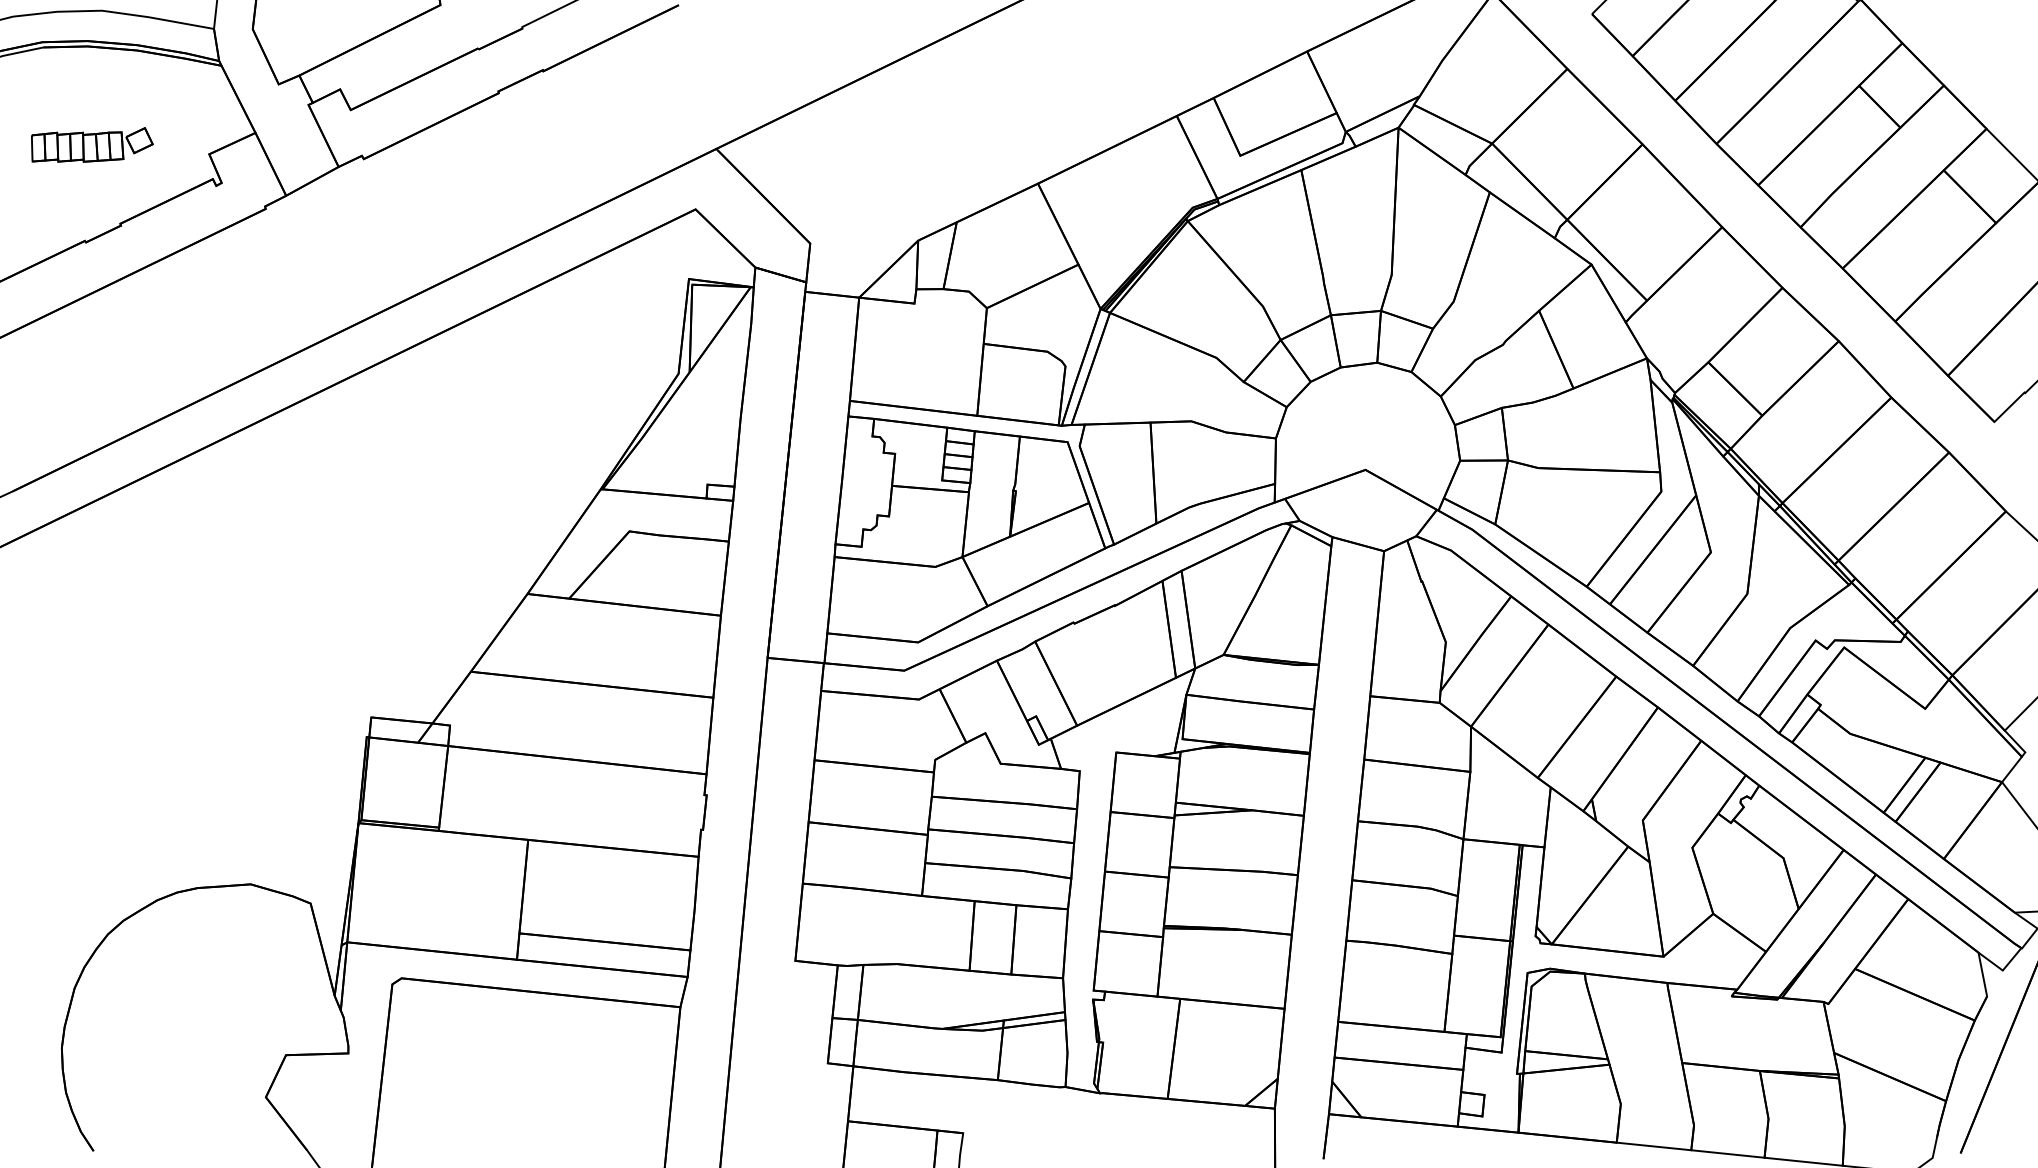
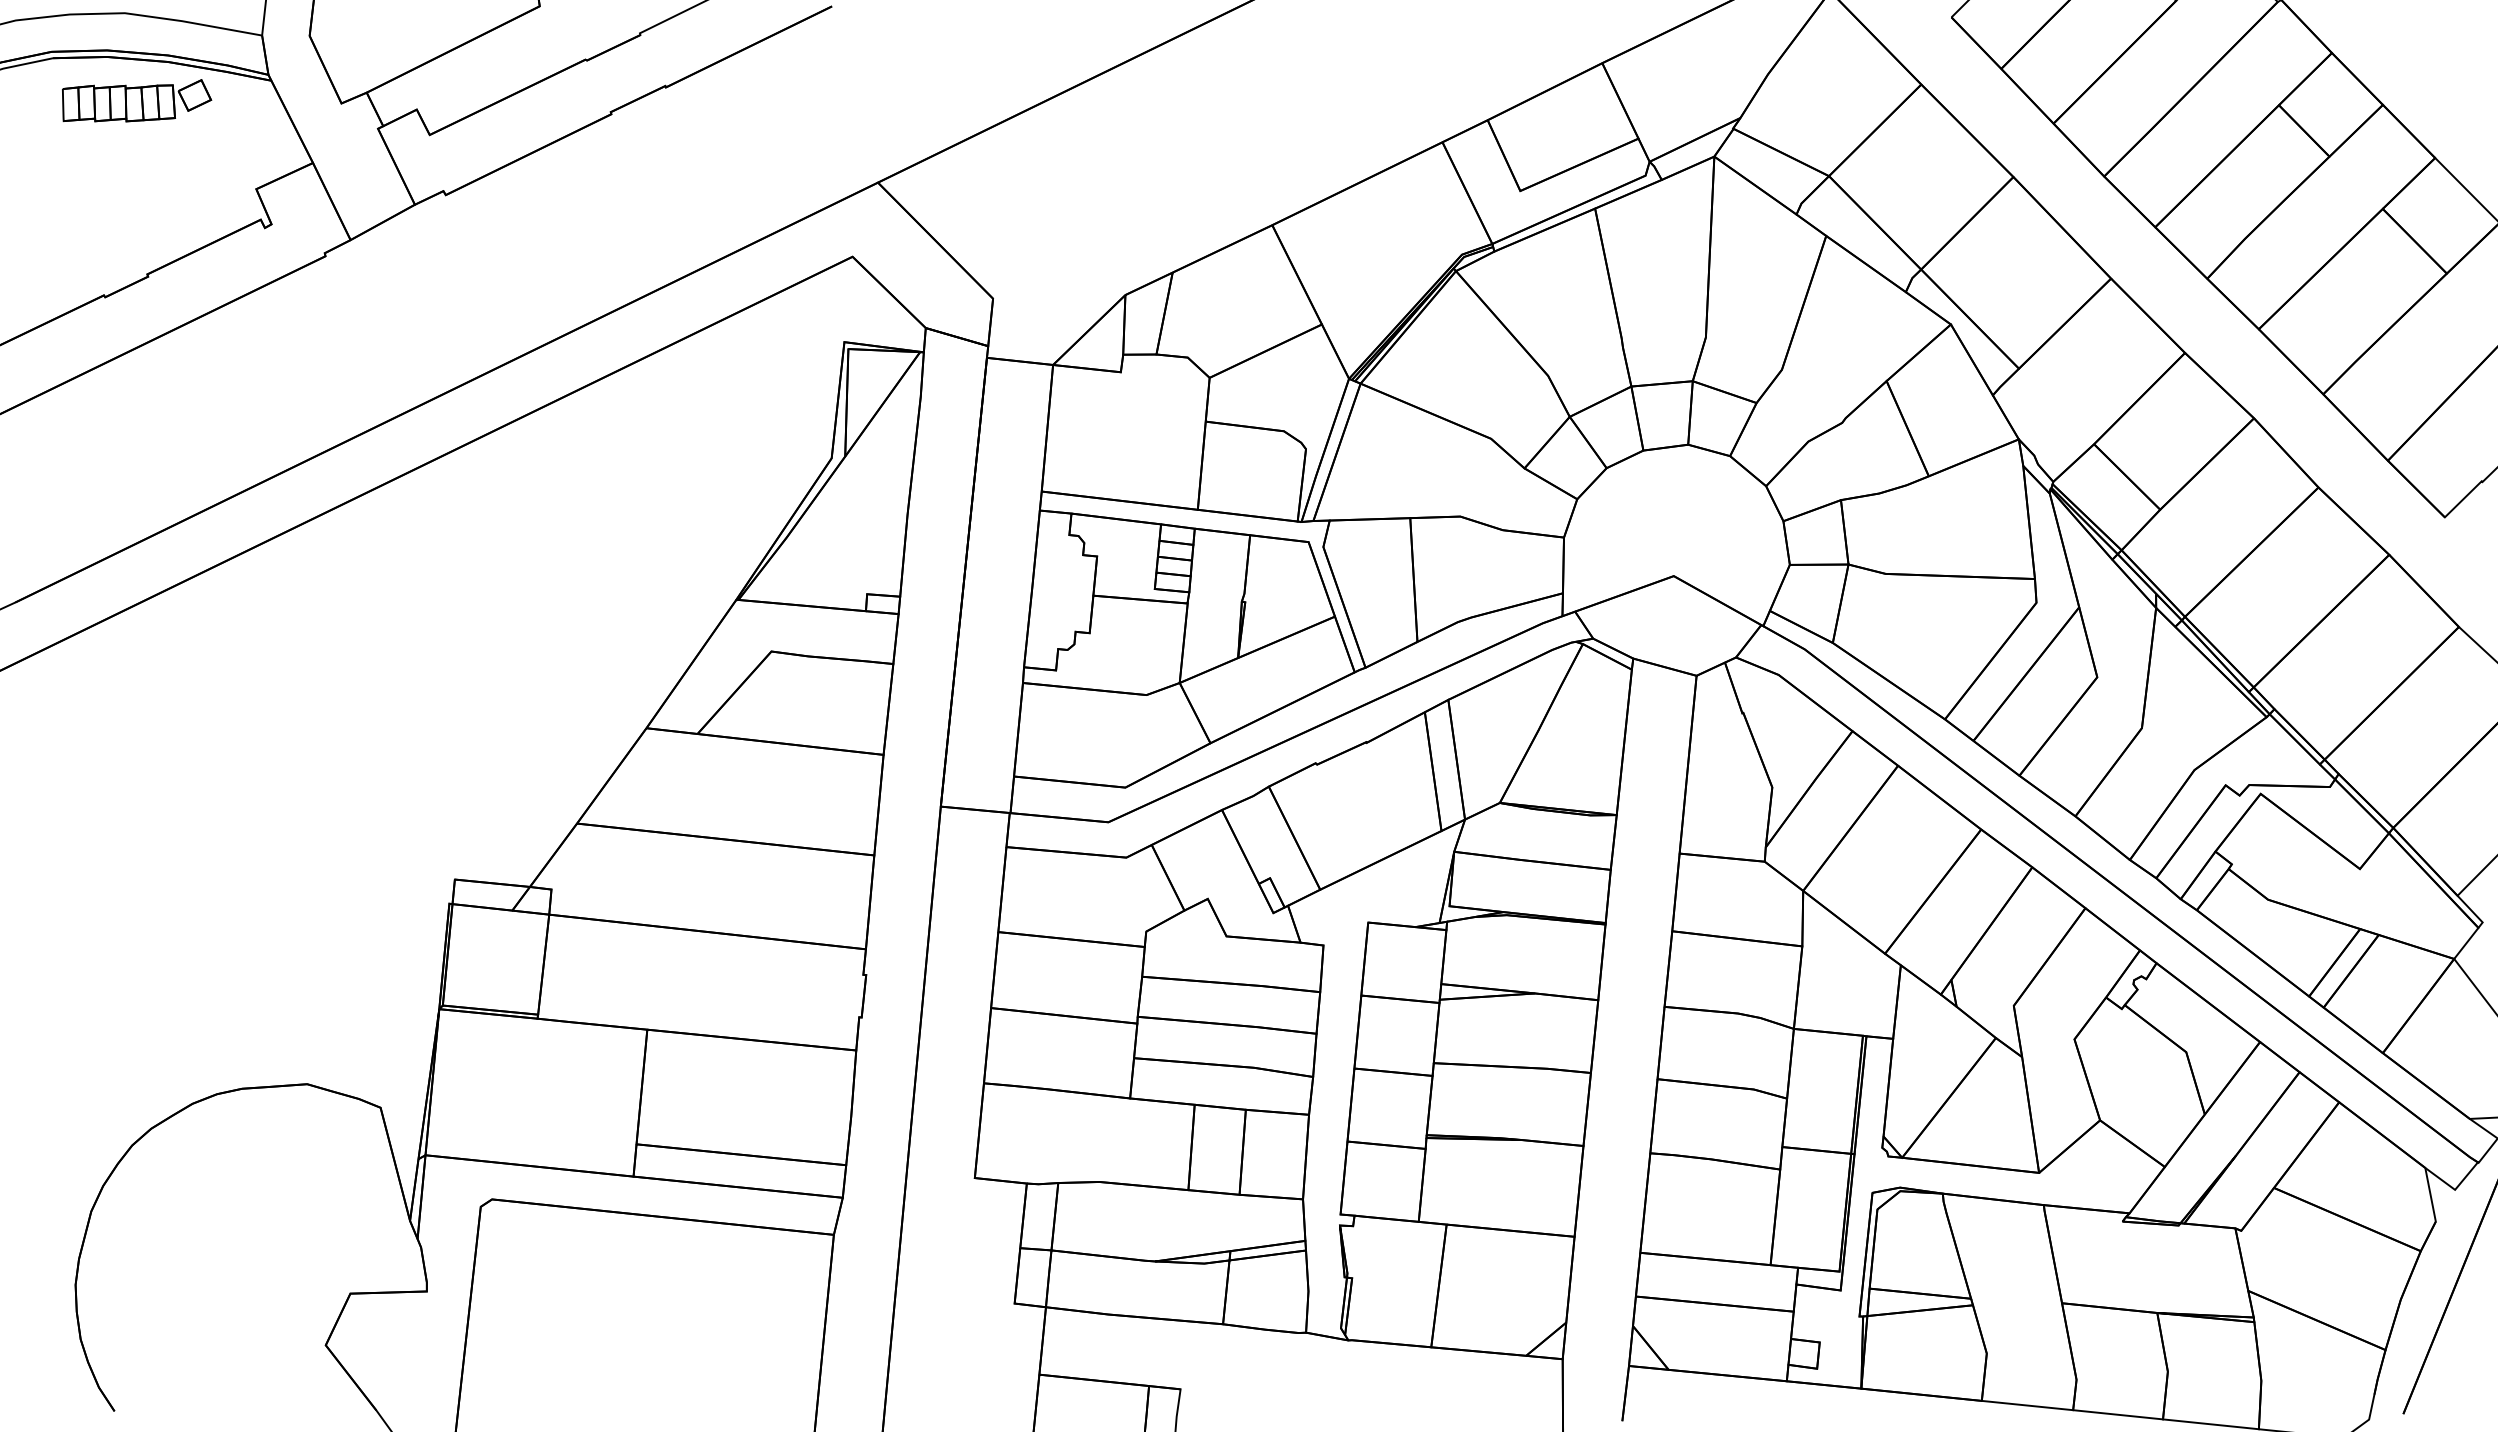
part: (92, 144) -> (137, 100), moved

